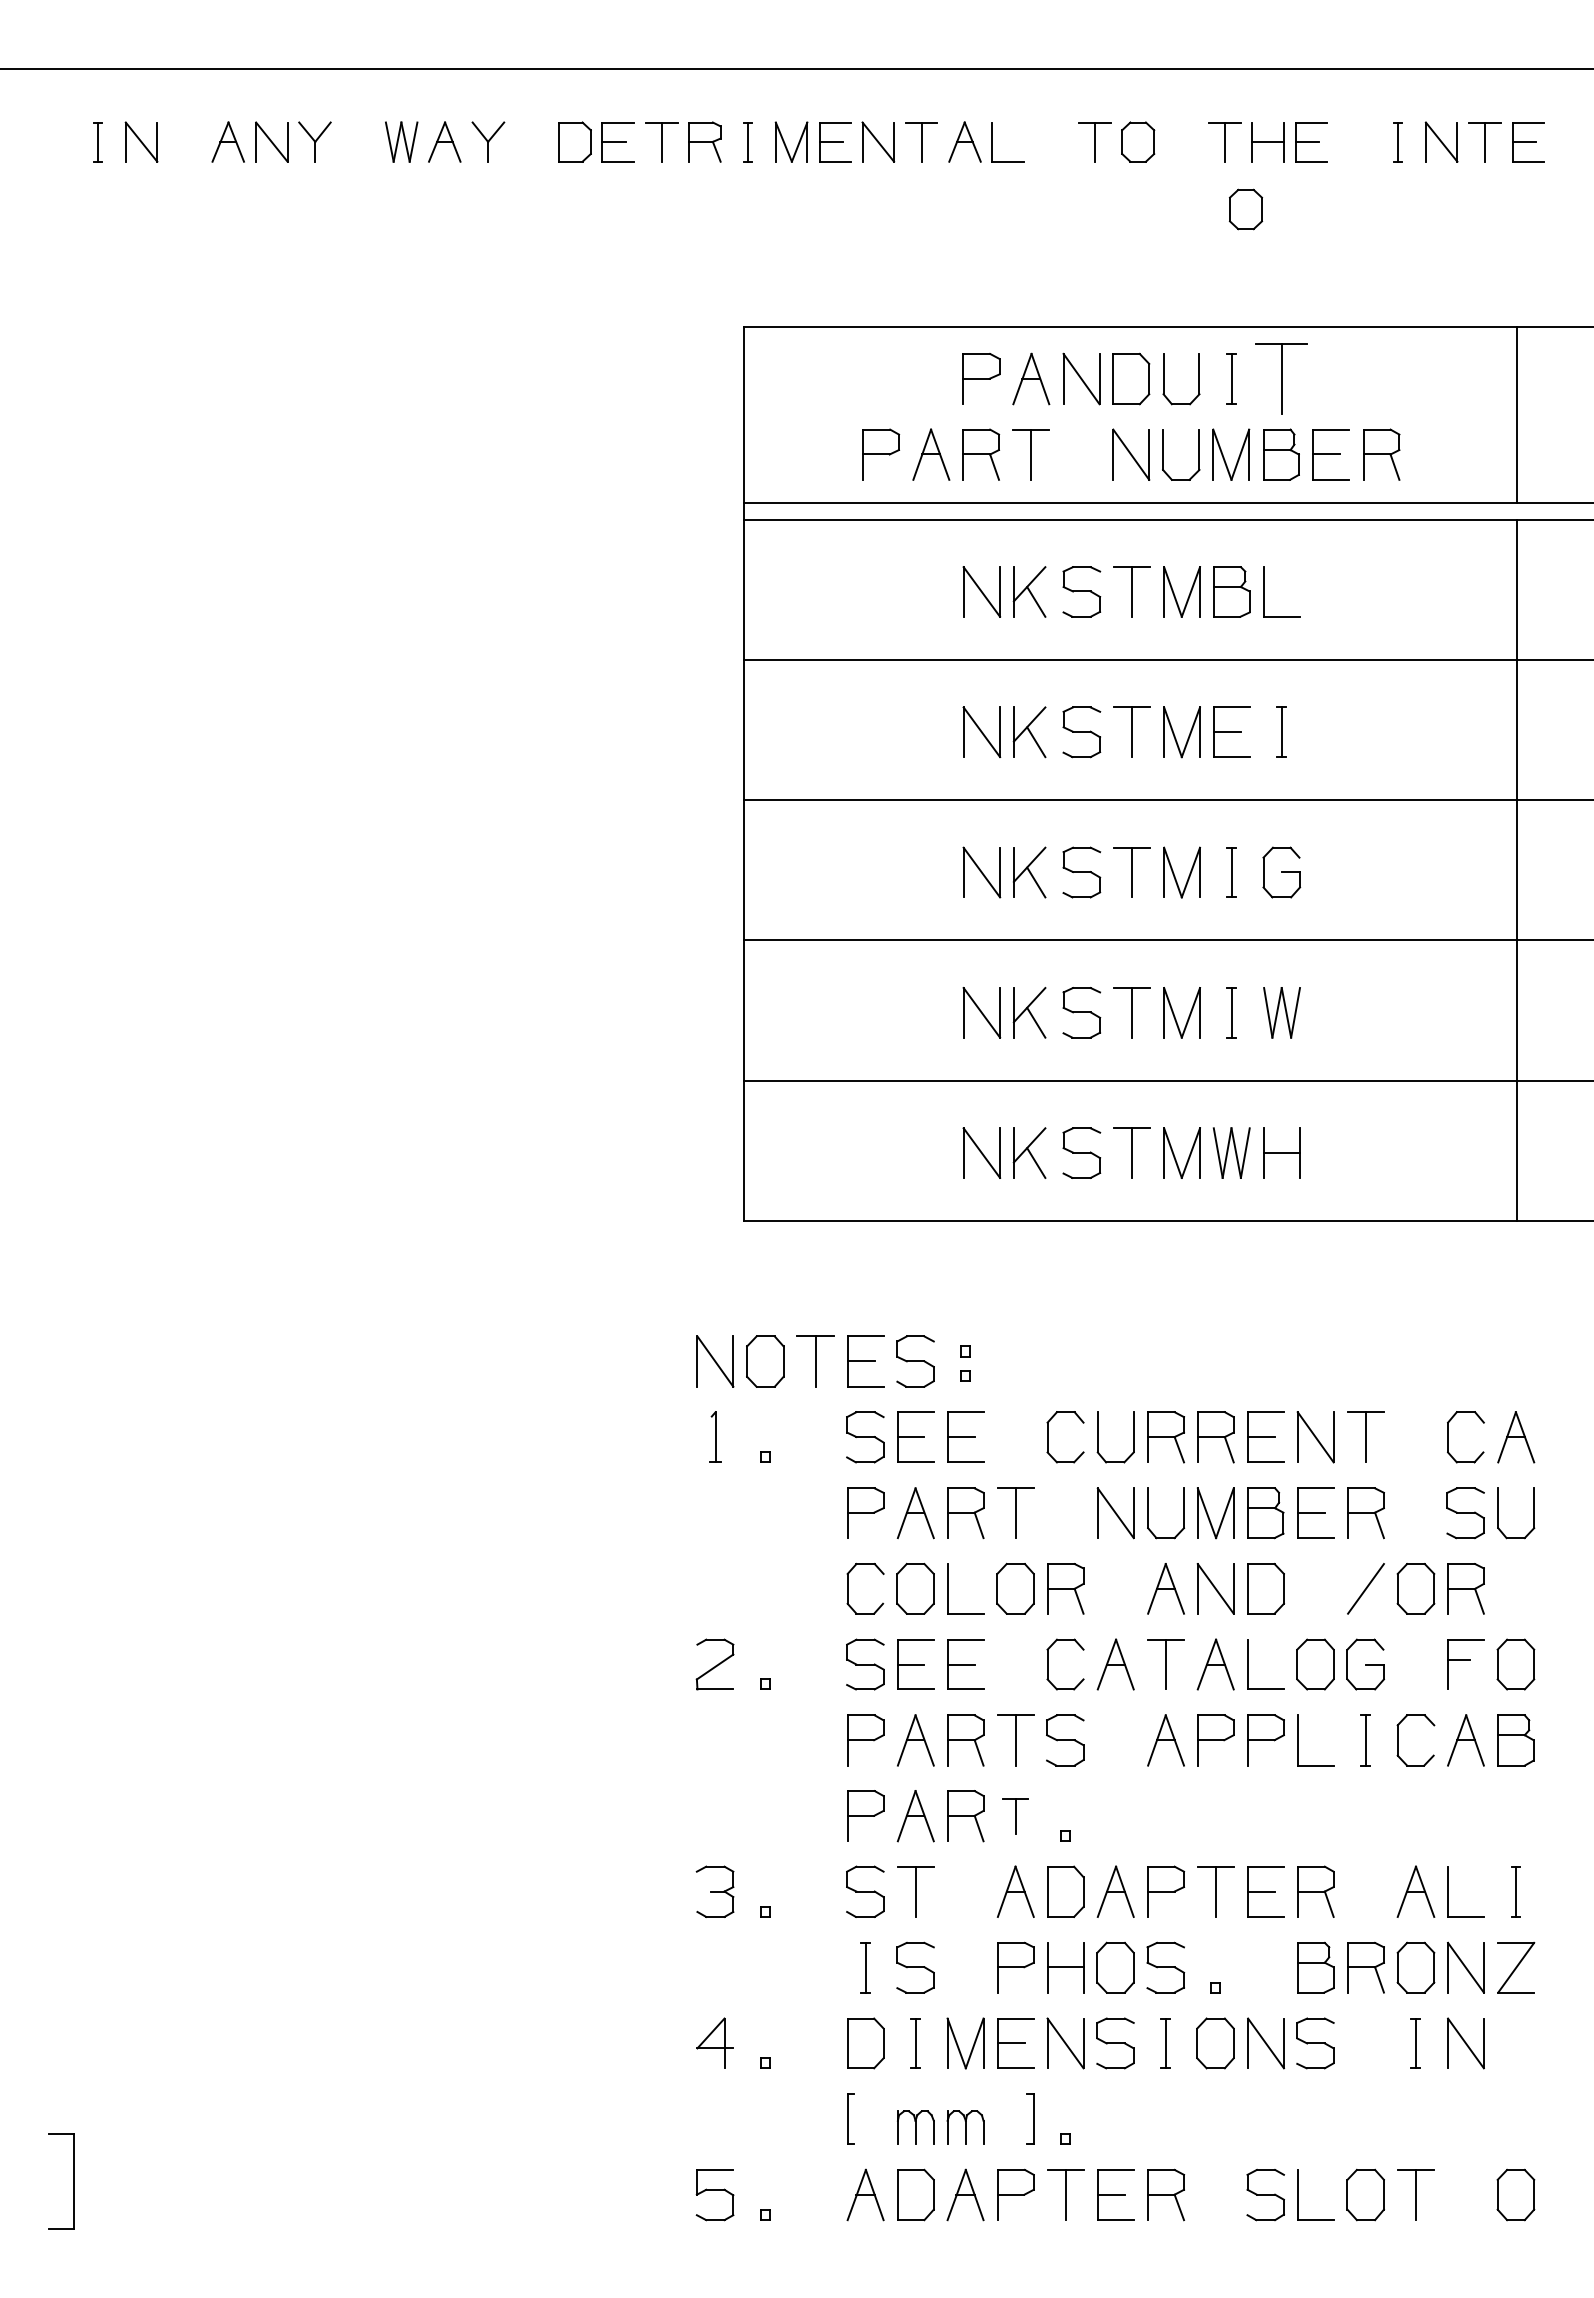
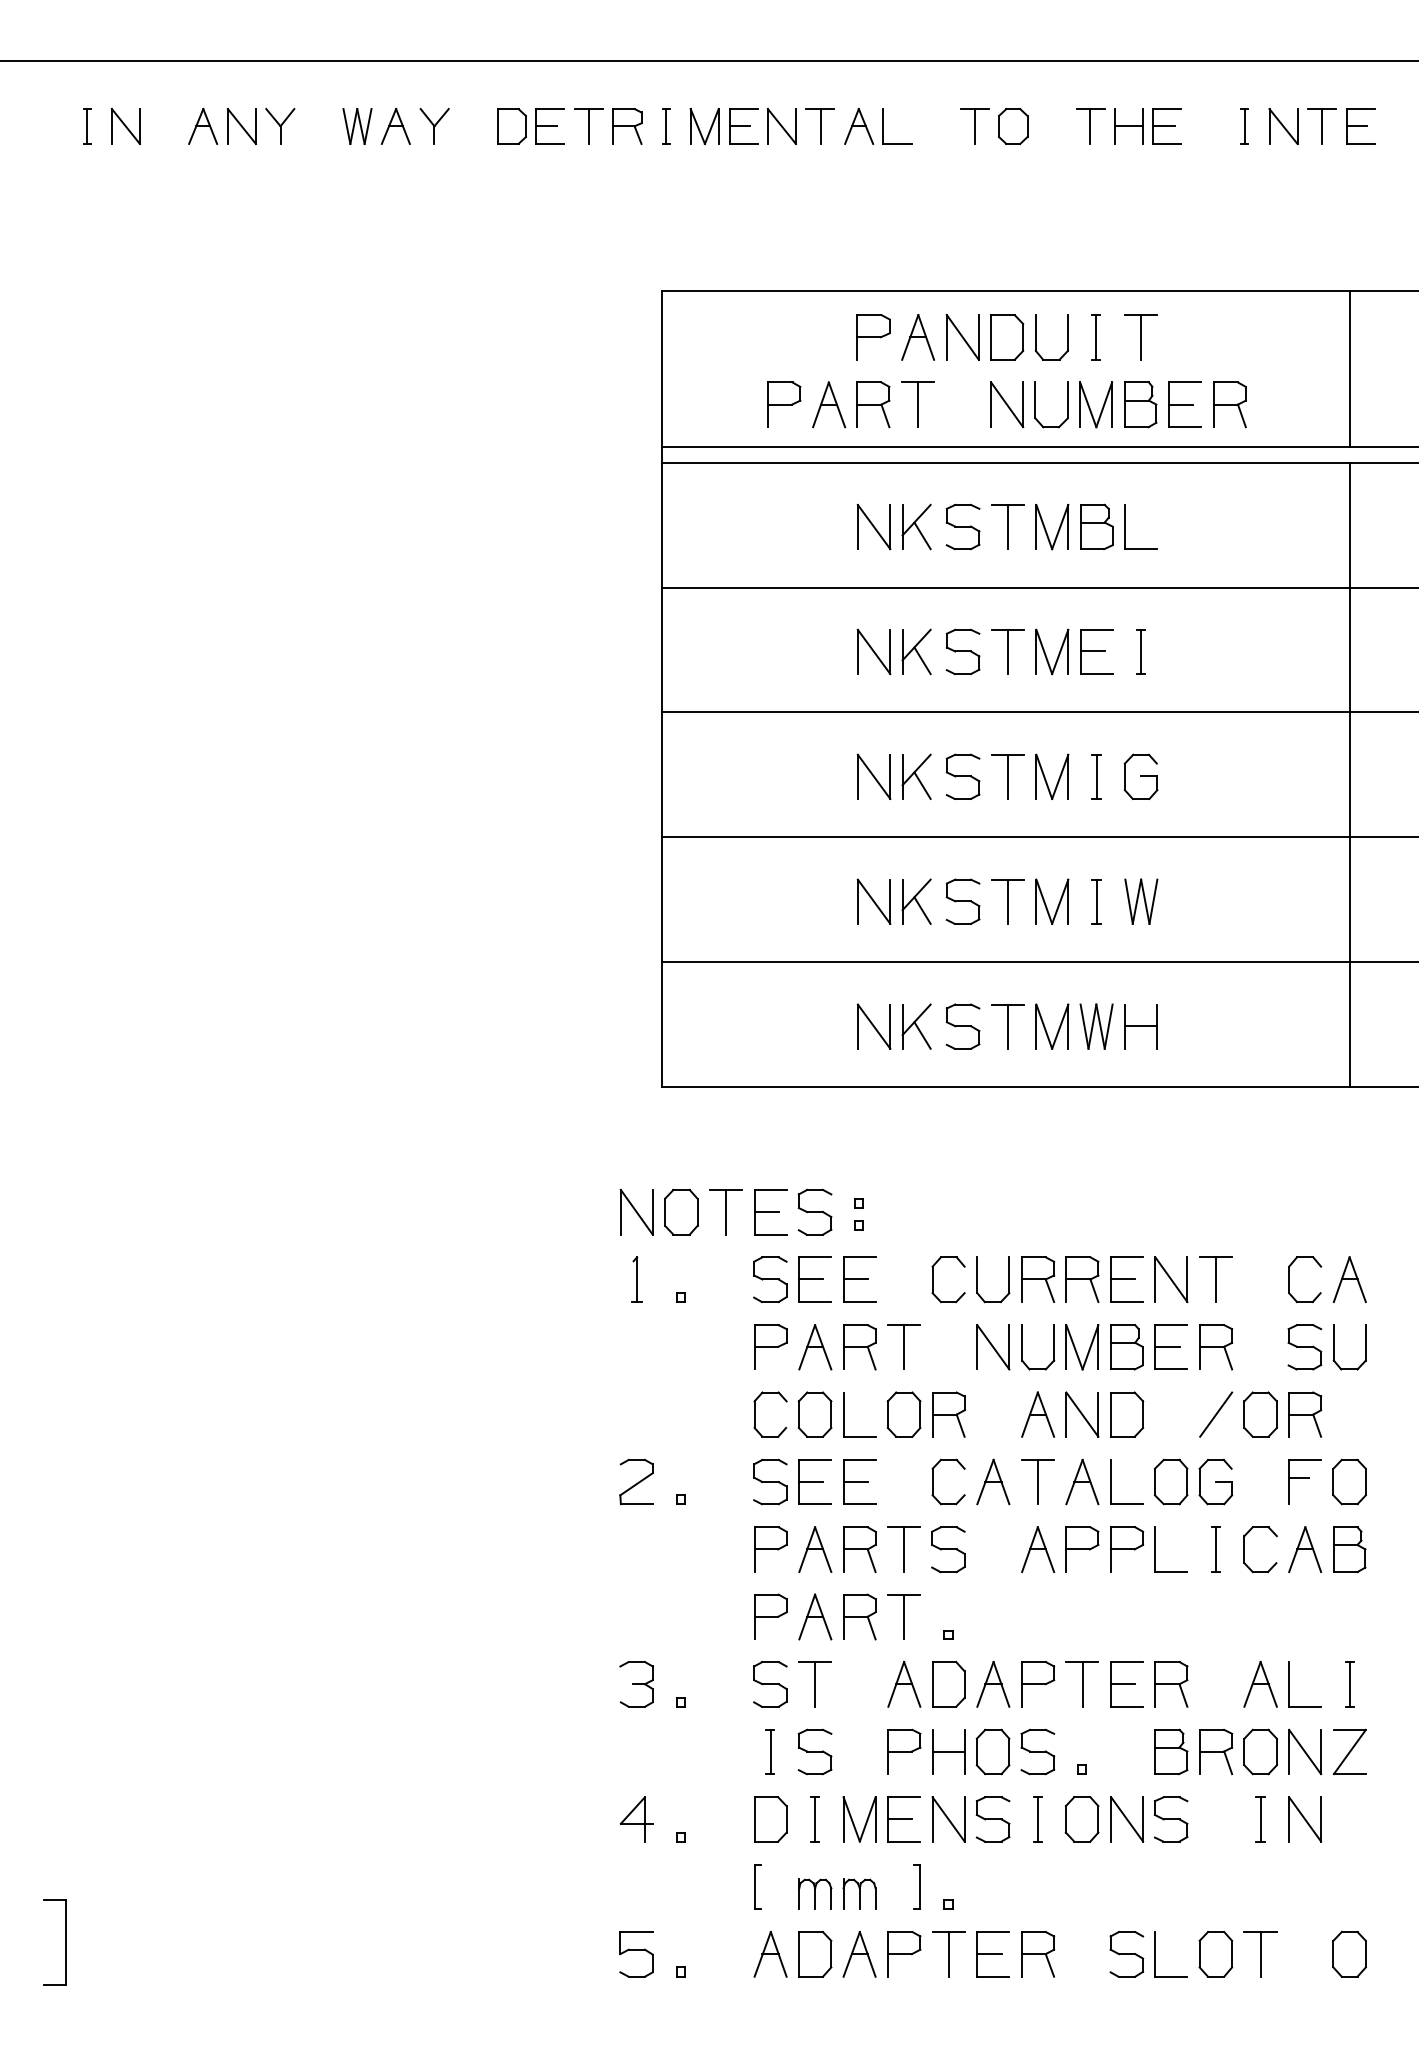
part: (1246, 209) -> (1109, 186), removed
part: (1281, 379) -> (1140, 337), size x0.71
part: (1014, 1815) -> (903, 1616), size x1.43

